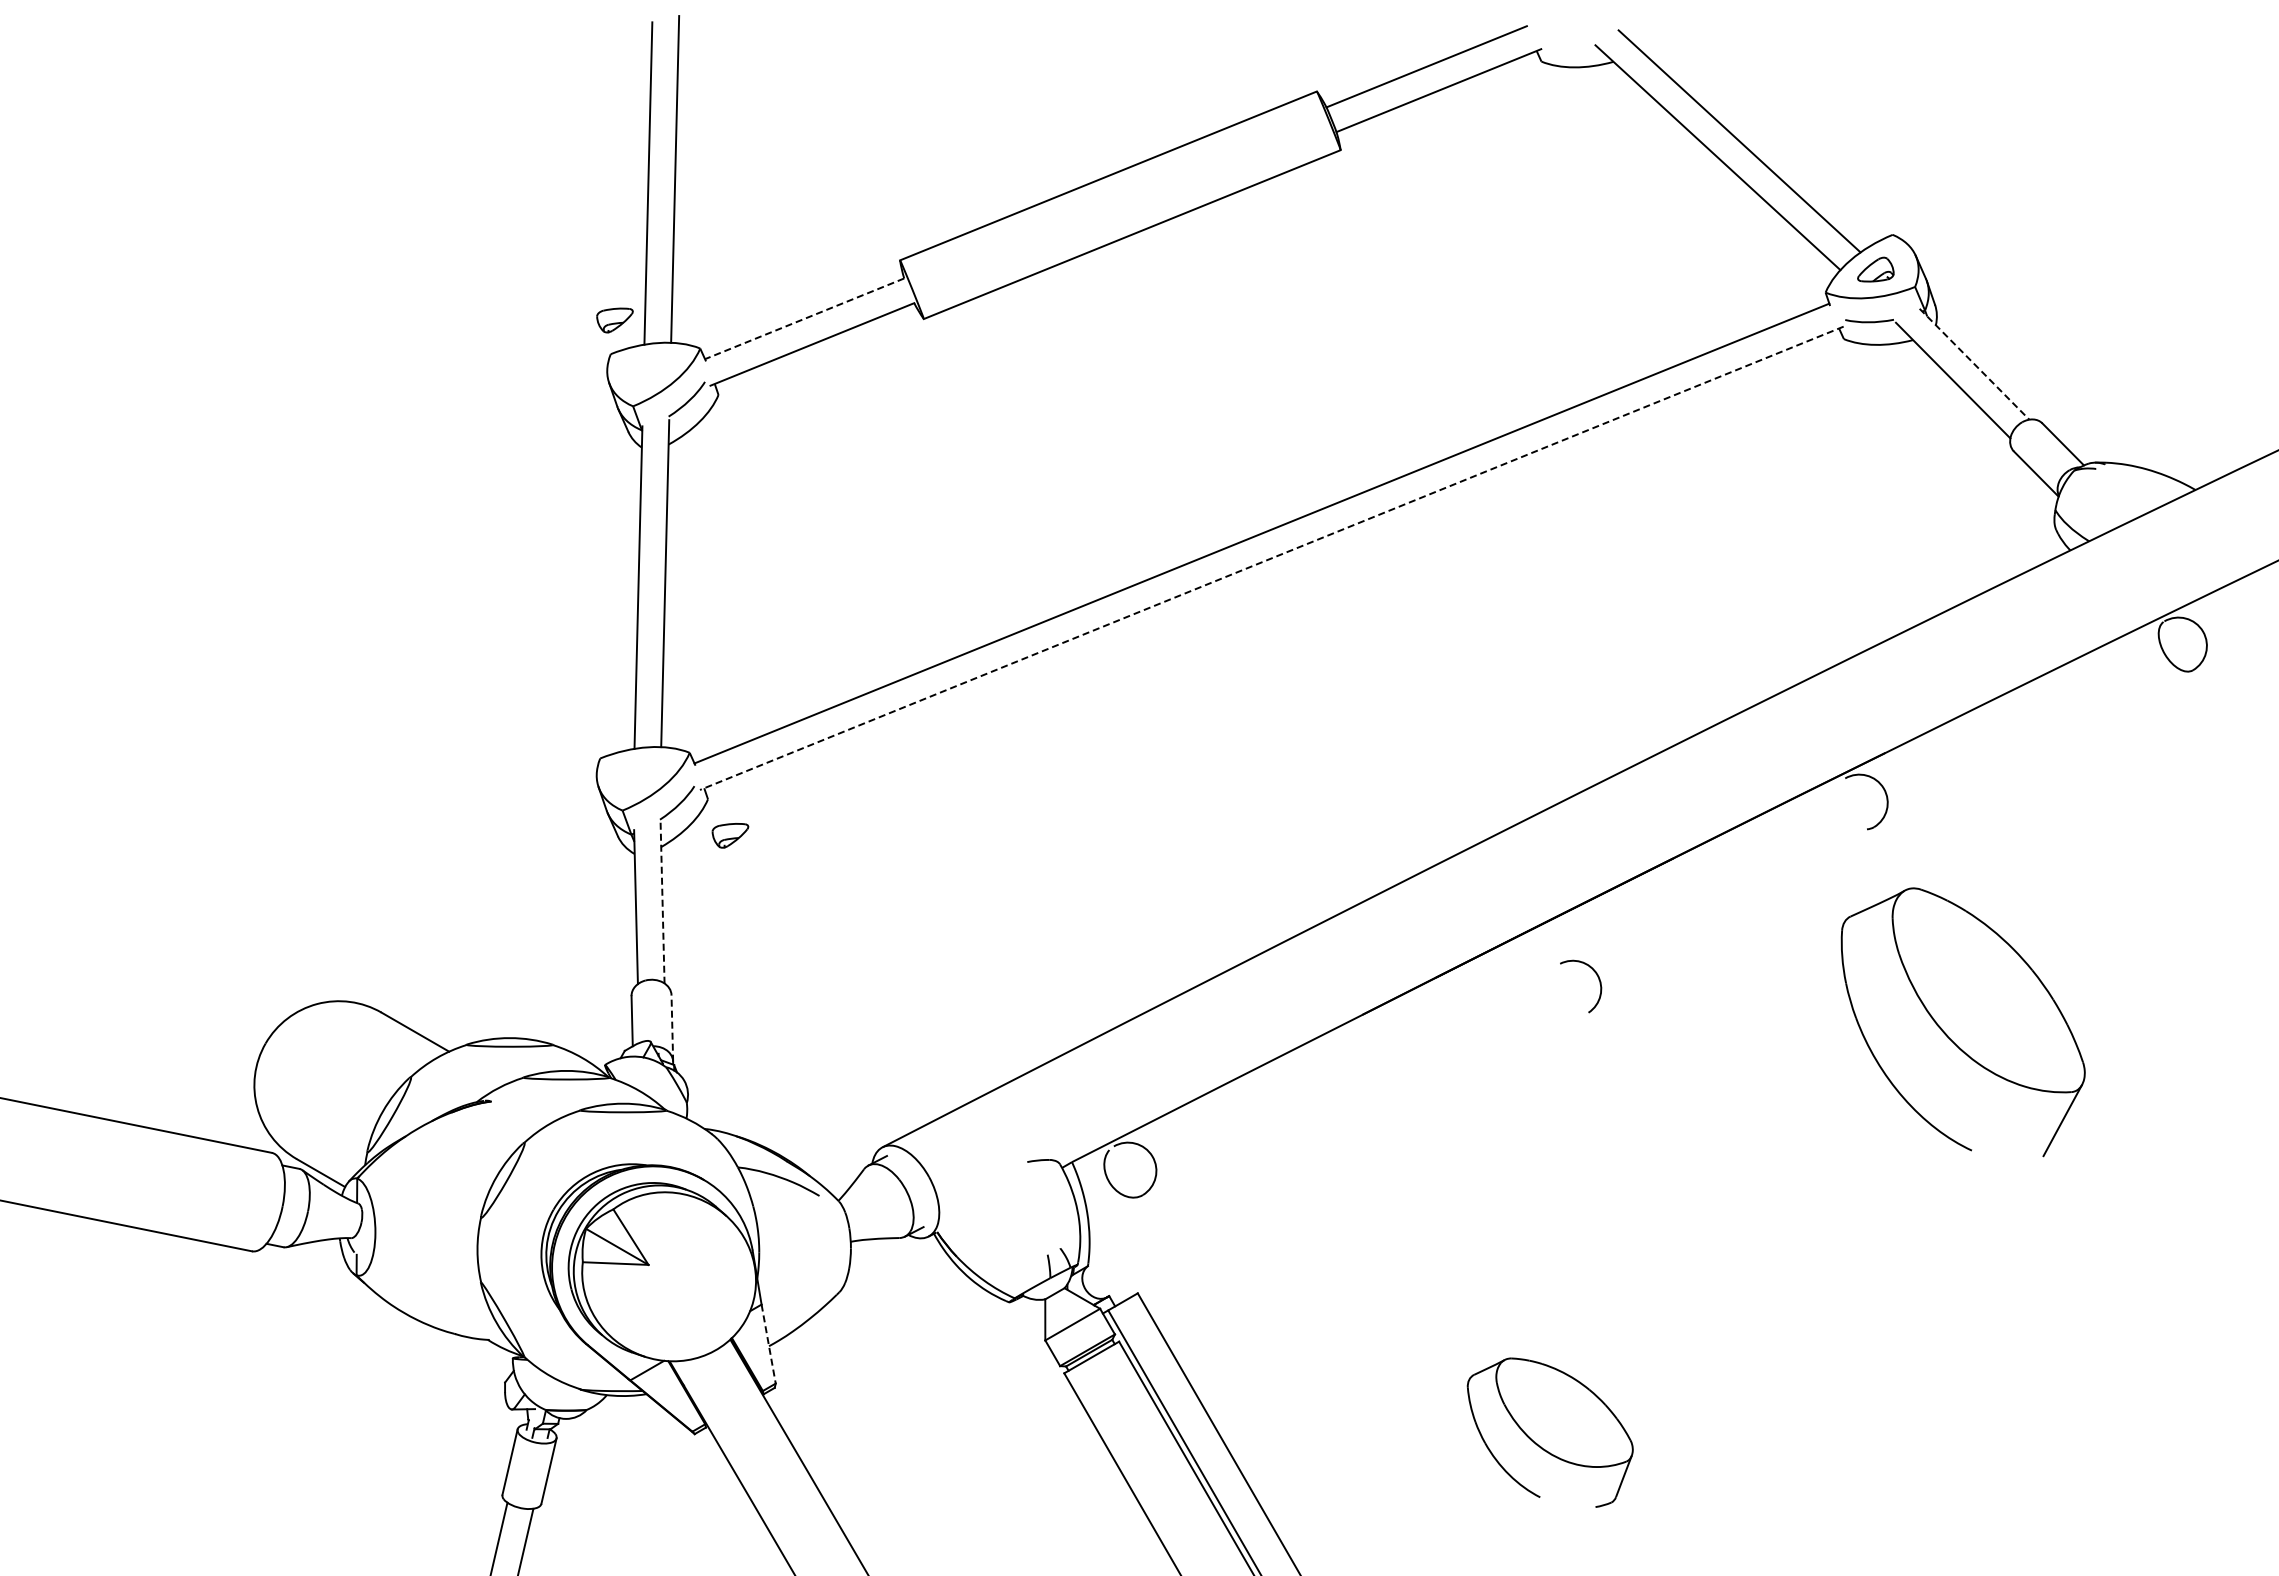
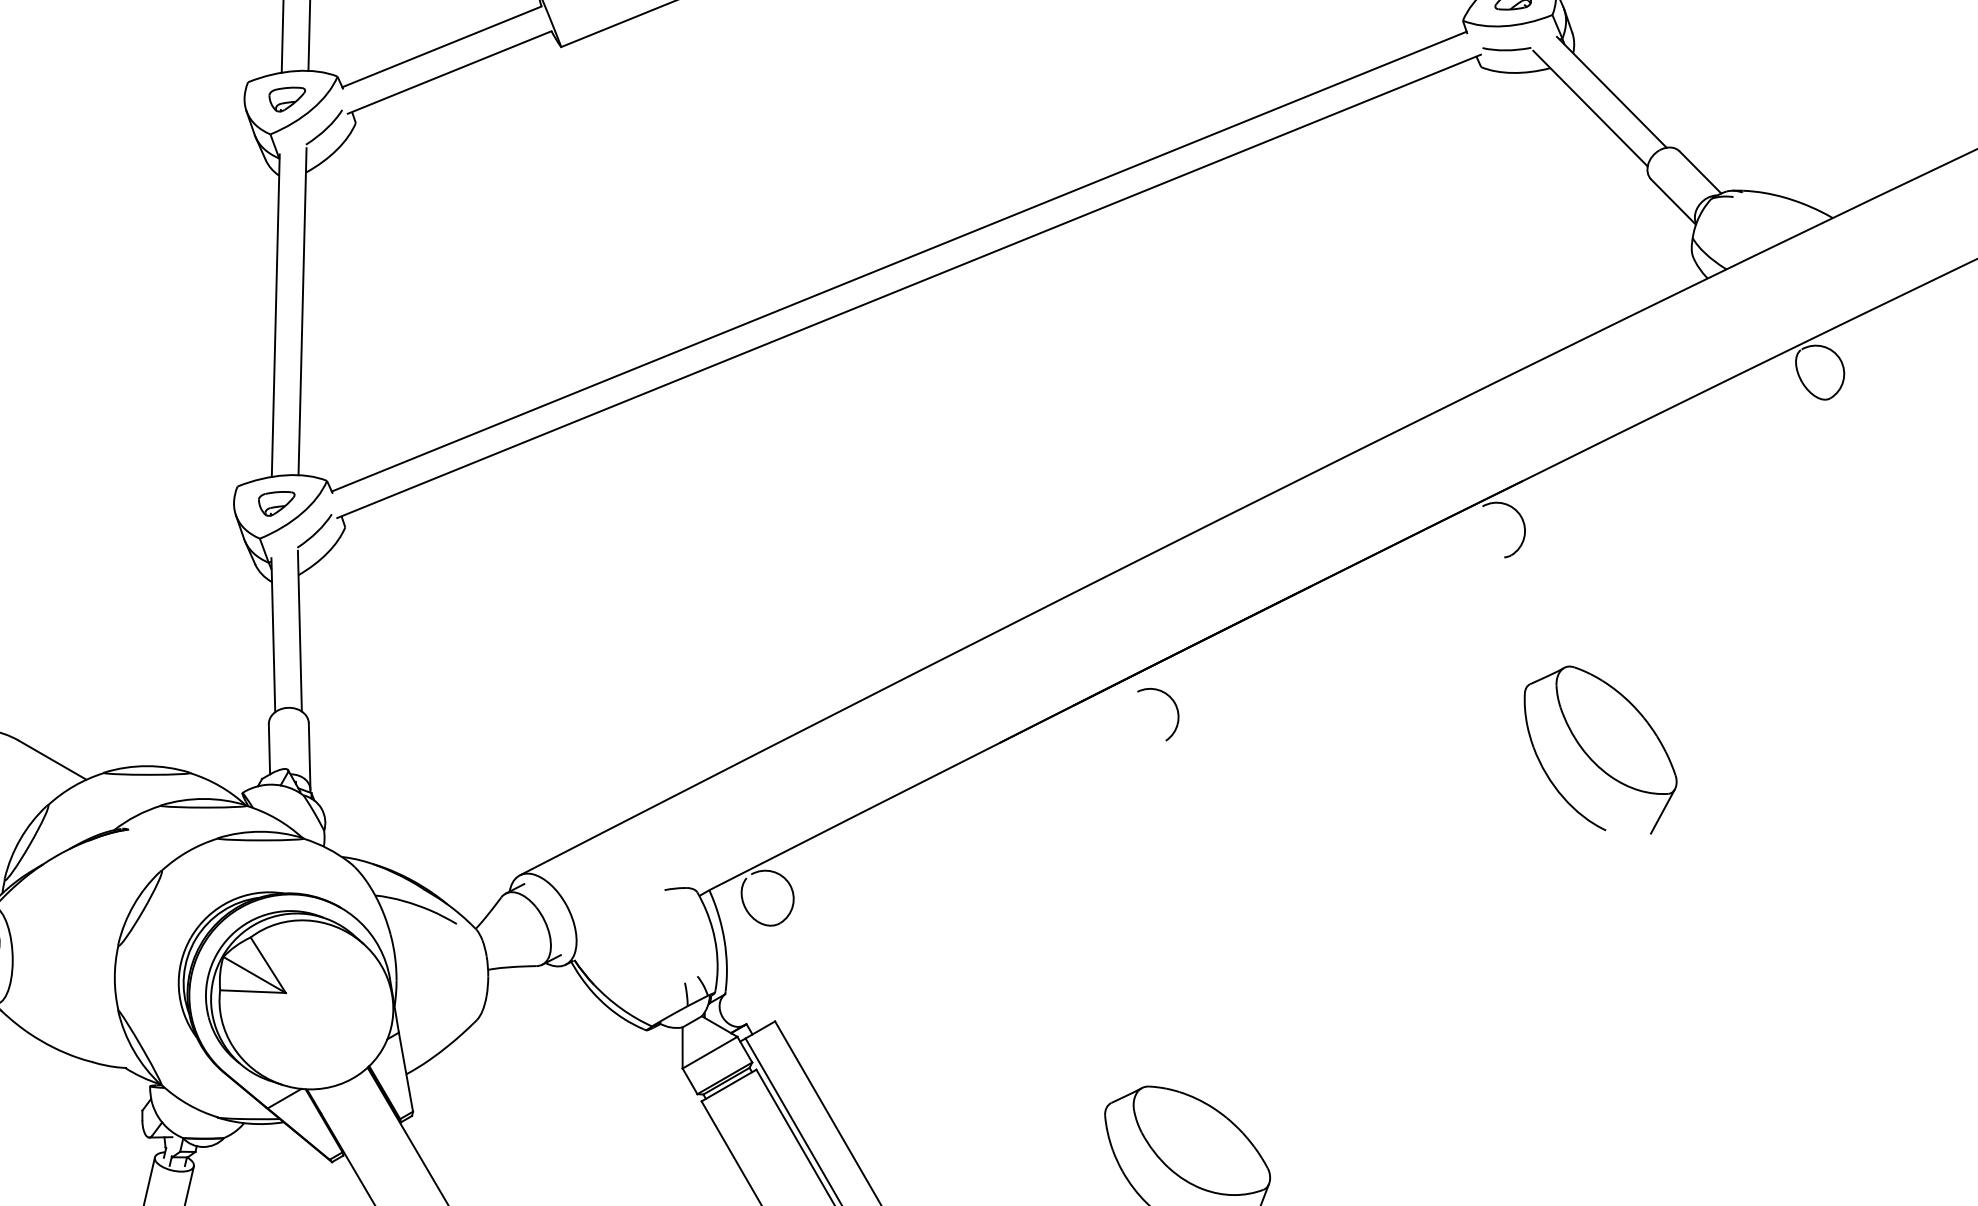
line: (804, 319) -> (441, 47), dashed -> solid
part: (614, 320) -> (286, 99), moved
line: (1974, 364) -> (1611, 92), dashed -> solid
line: (1271, 558) -> (908, 286), dashed -> solid
part: (730, 835) -> (276, 503), moved
line: (662, 903) -> (299, 631), dashed -> solid
arc: (1598, 980) -> (1175, 708), moved
part: (1963, 1021) -> (1600, 749), size x0.62
line: (672, 1027) -> (309, 755), dashed -> solid
line: (768, 1344) -> (405, 1072), dashed -> solid

